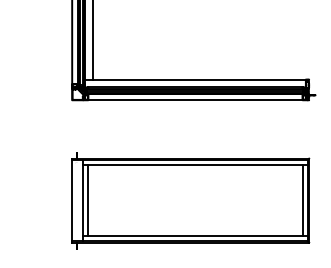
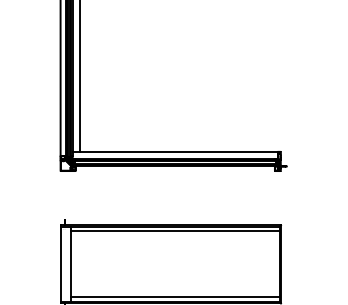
line: (195, 100) -> (175, 171), removed
line: (88, 200) -> (75, 264), removed
line: (302, 200) -> (274, 264), removed

